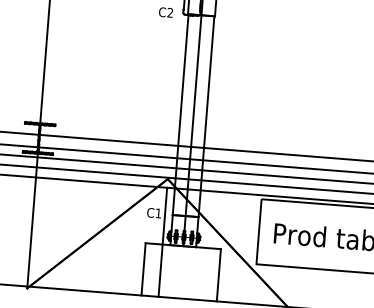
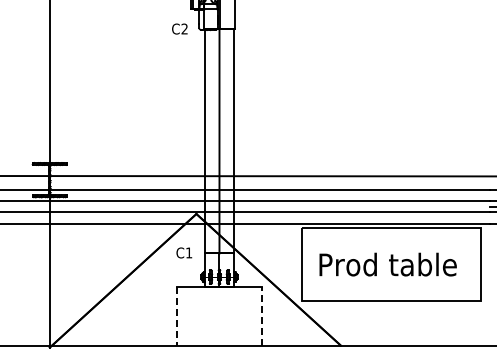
line: (162, 242) -> (196, 284), removed
line: (143, 269) -> (177, 316), solid -> dashed
line: (218, 274) -> (261, 315), solid -> dashed

